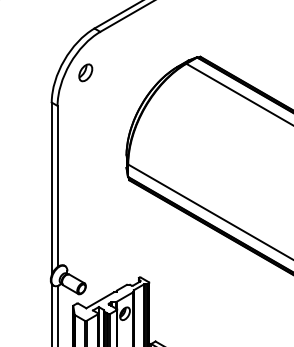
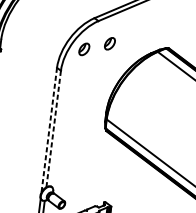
part: (119, 60) -> (109, 43), added
line: (57, 186) -> (53, 128), solid -> dashed
line: (51, 189) -> (49, 130), solid -> dashed

